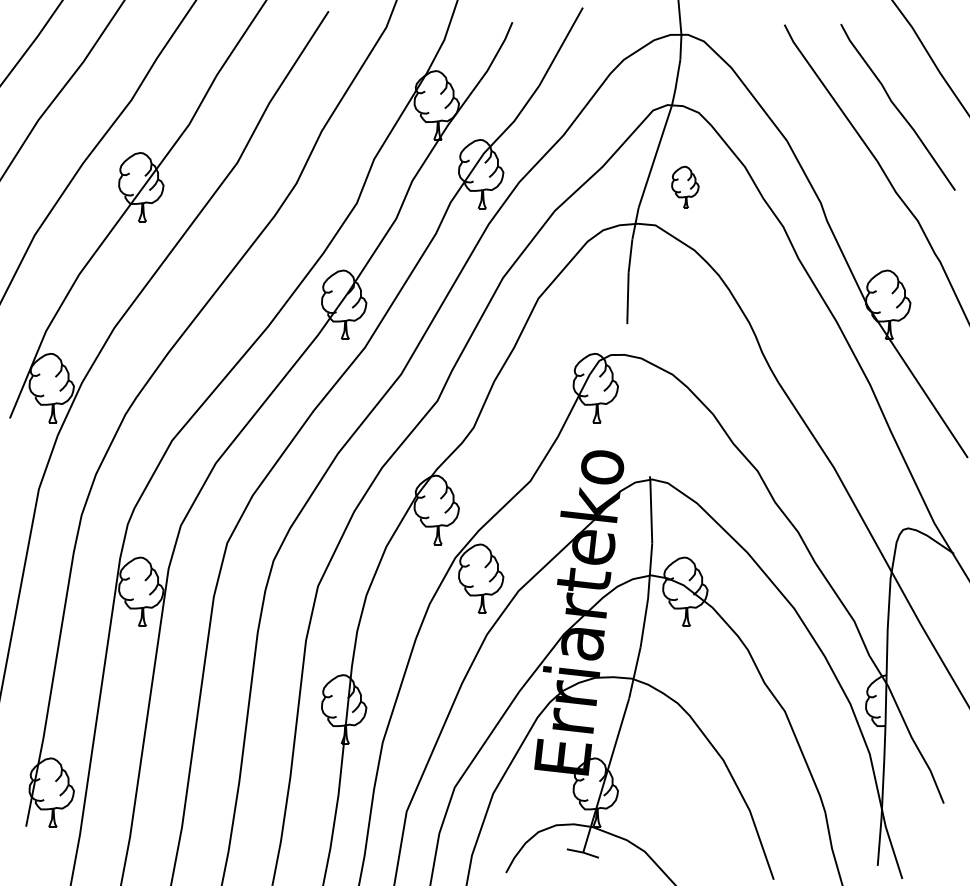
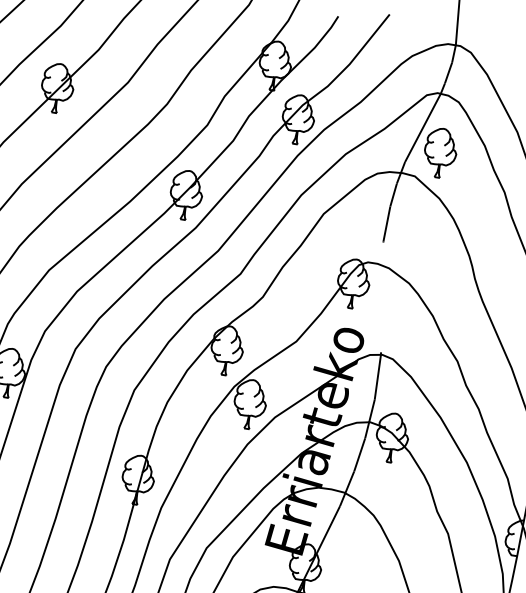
part: (685, 187) -> (440, 153), size x1.67

